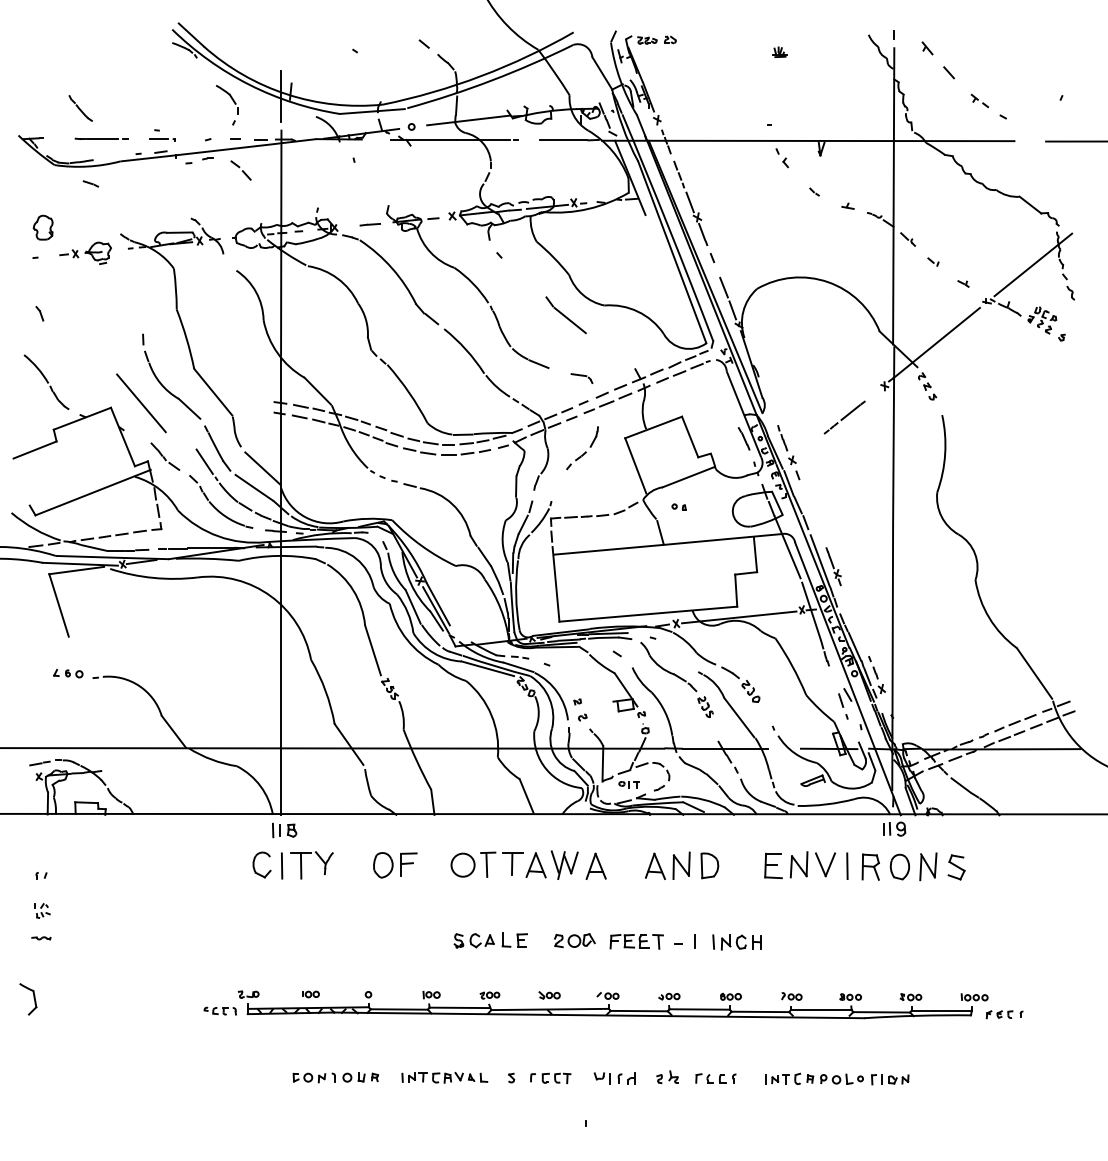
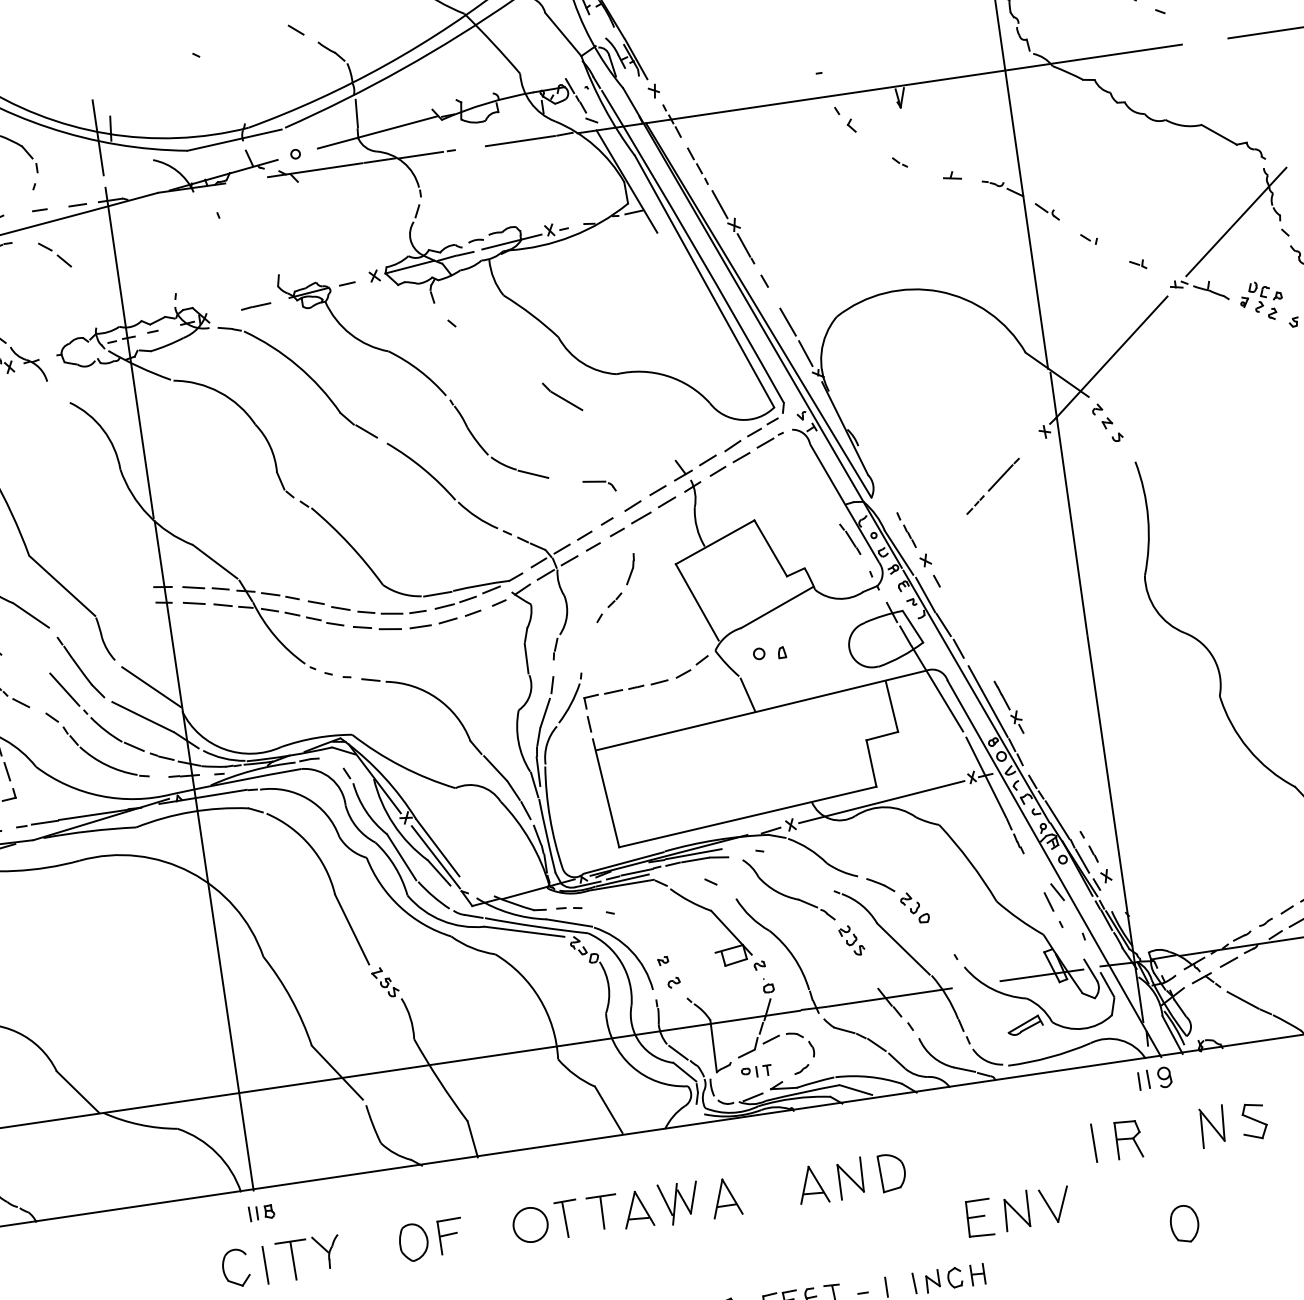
part: (565, 315) -> (561, 397), size x0.6
part: (678, 506) -> (768, 652), size x1.6
part: (284, 830) -> (261, 1212), size x0.7
part: (799, 865) -> (1017, 1211), moved
part: (899, 866) -> (1183, 1223), moved

